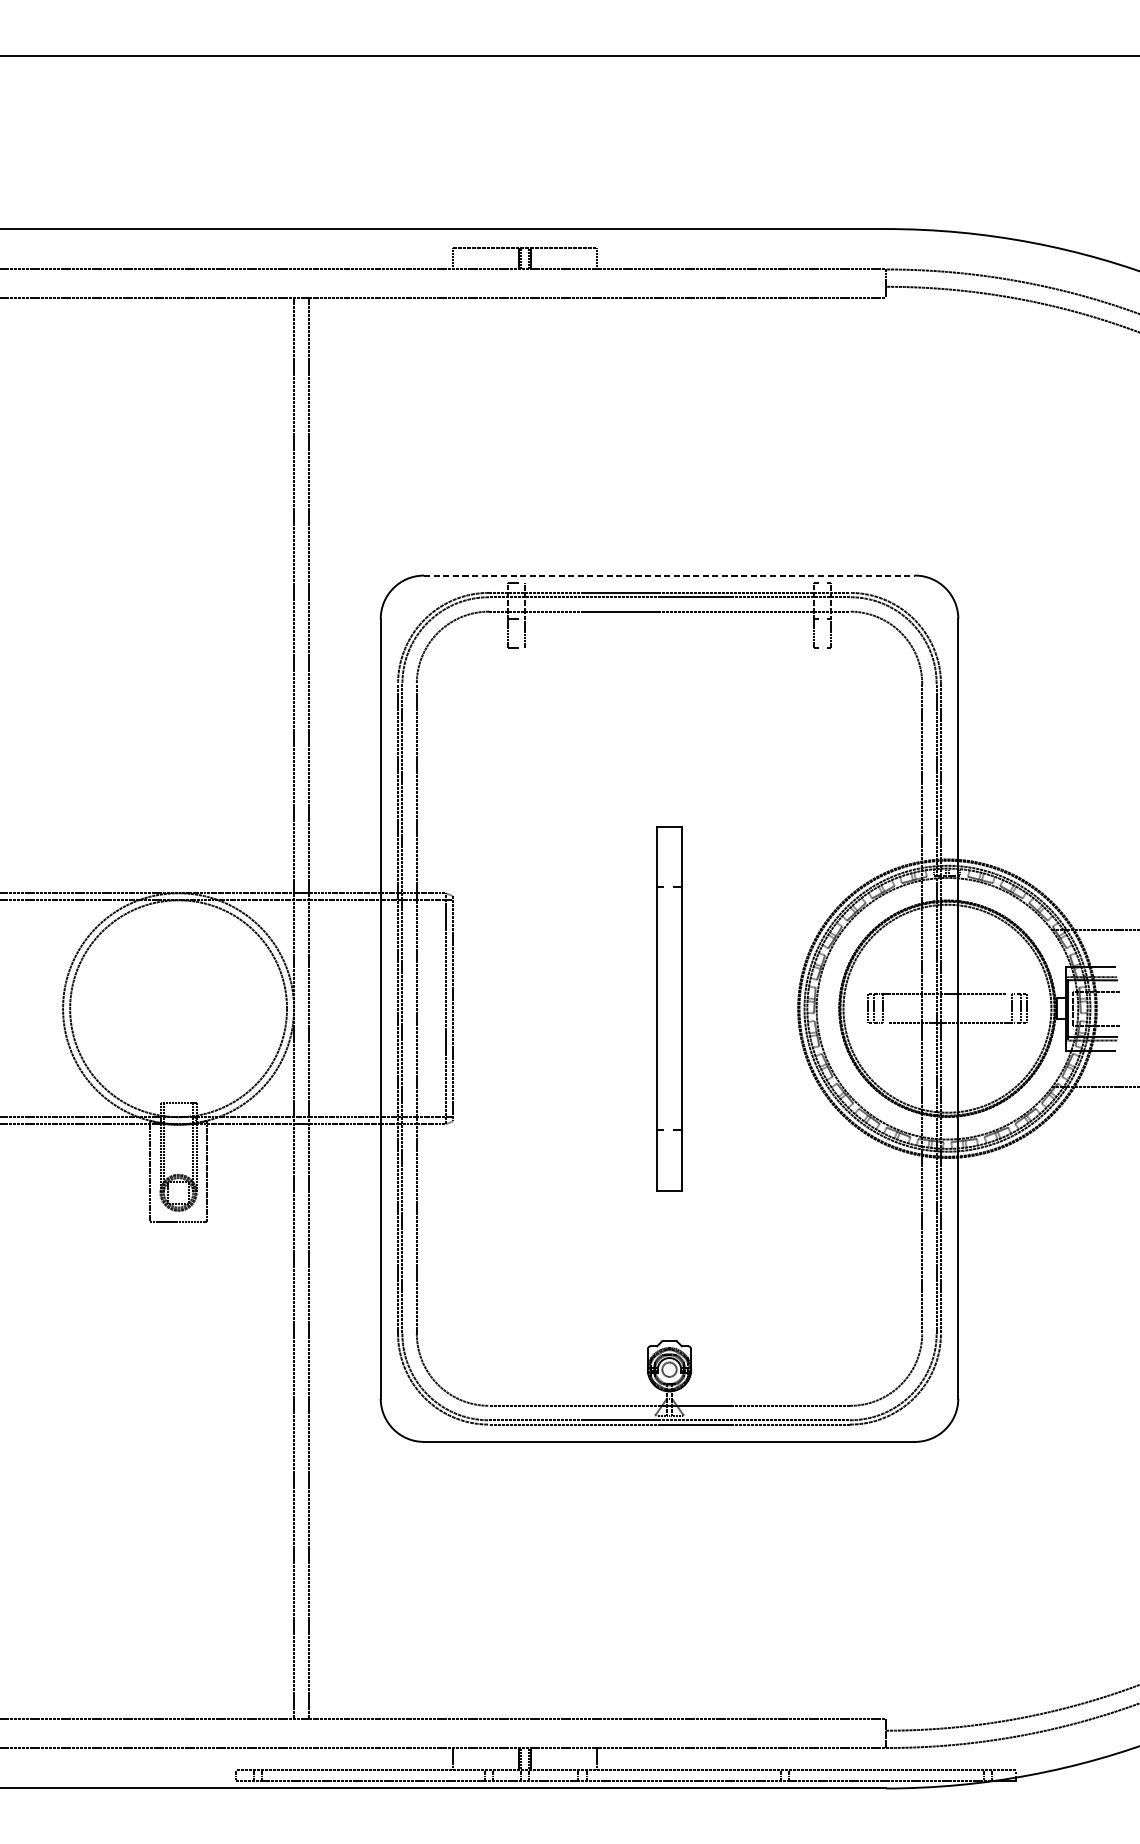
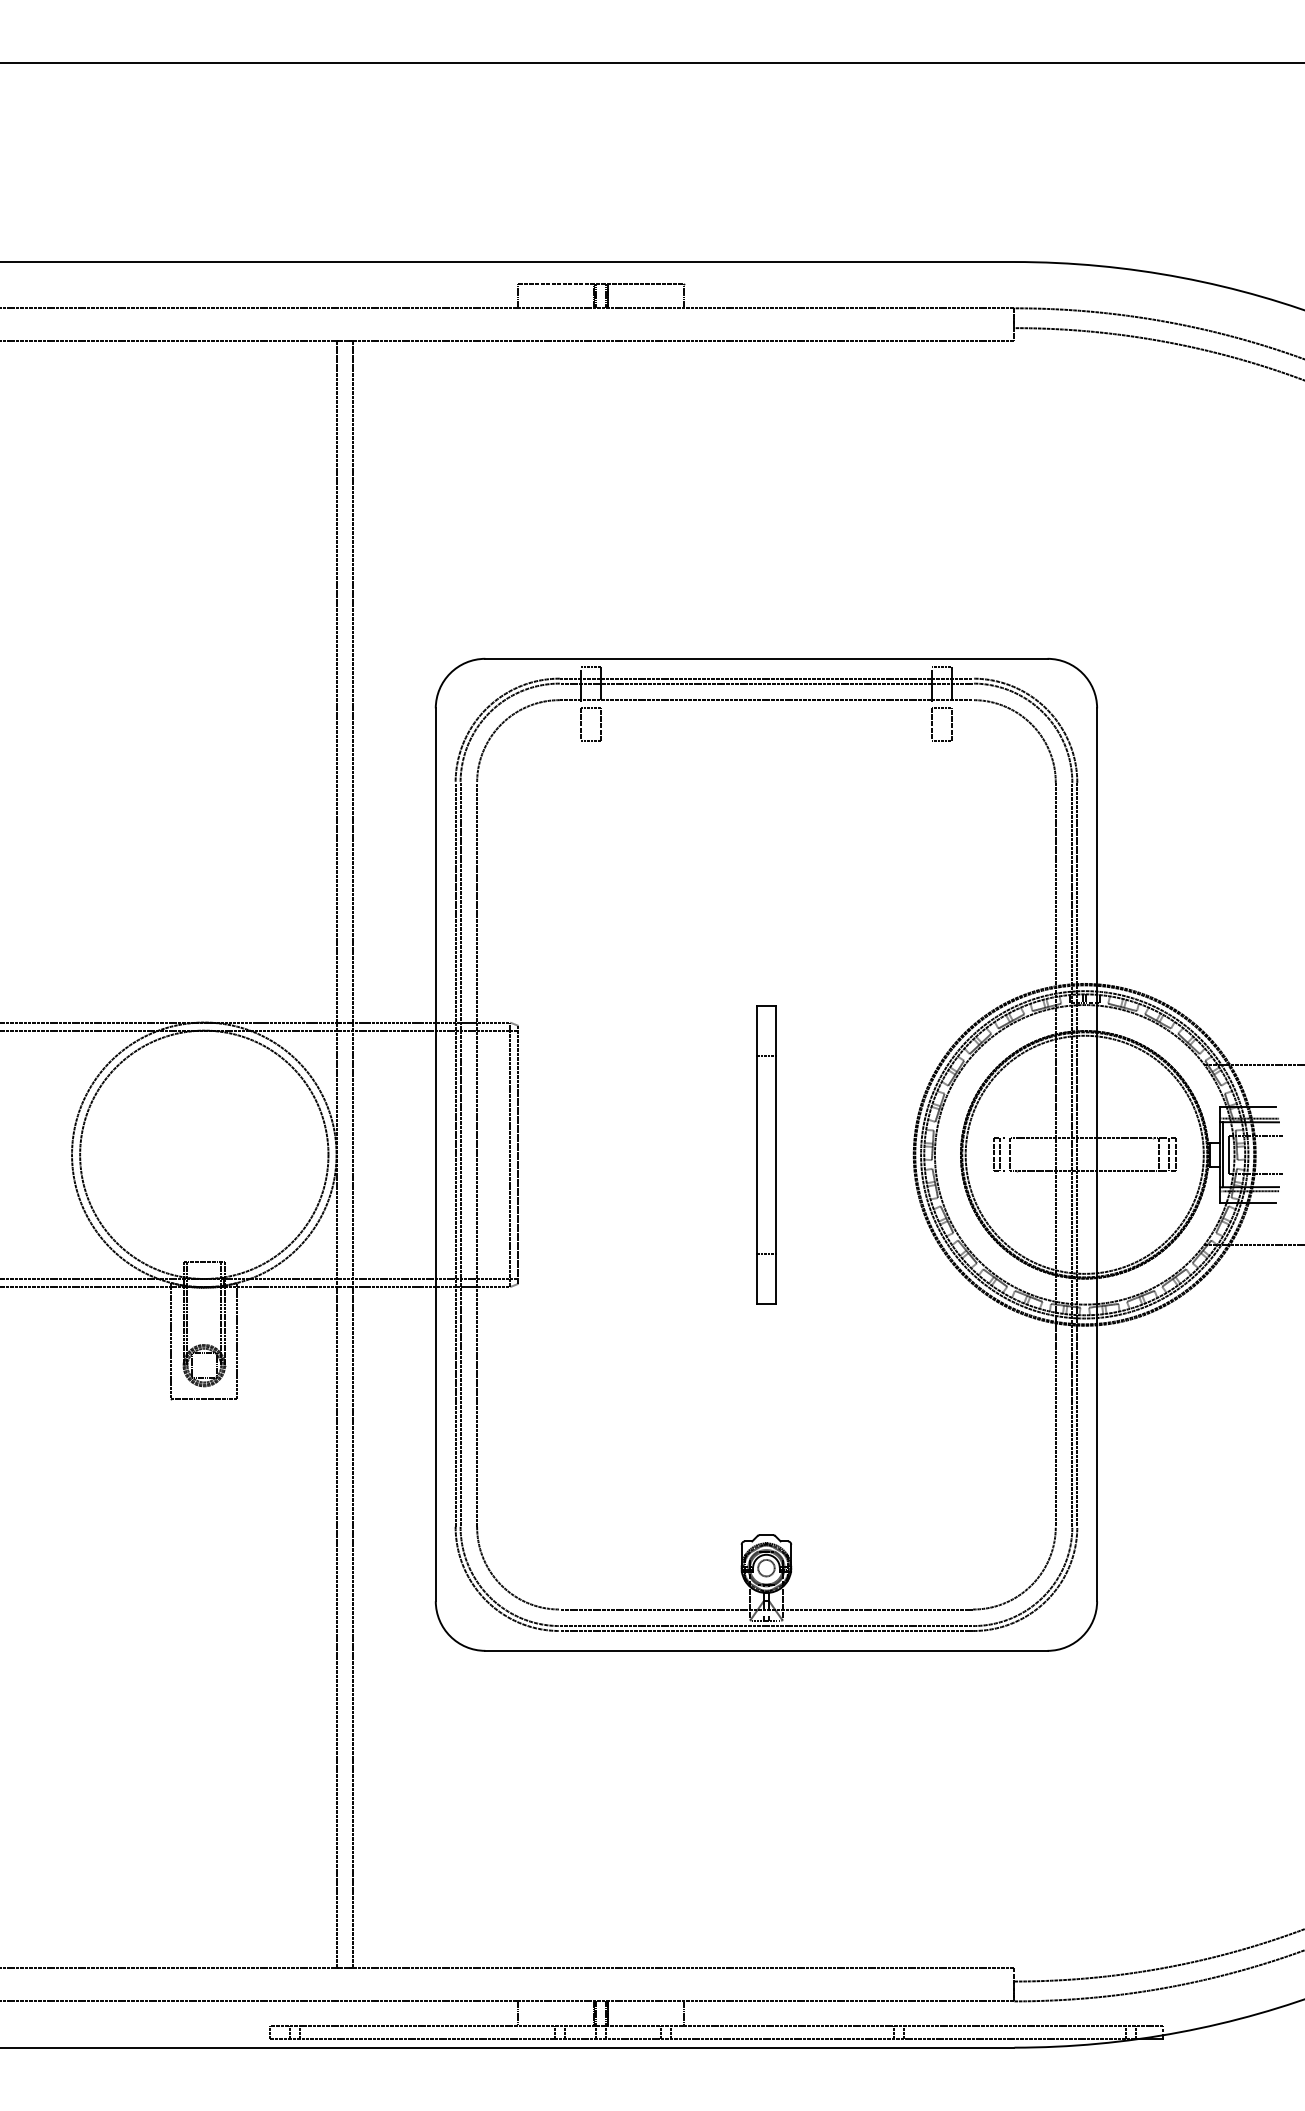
line: (669, 575) -> (766, 658), dashed -> solid
part: (669, 1008) -> (766, 1154), size x0.71

